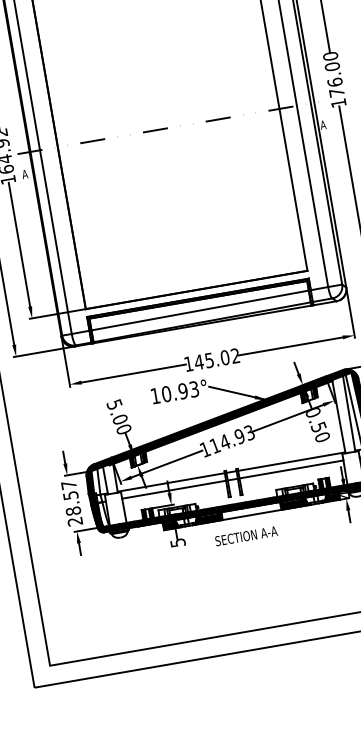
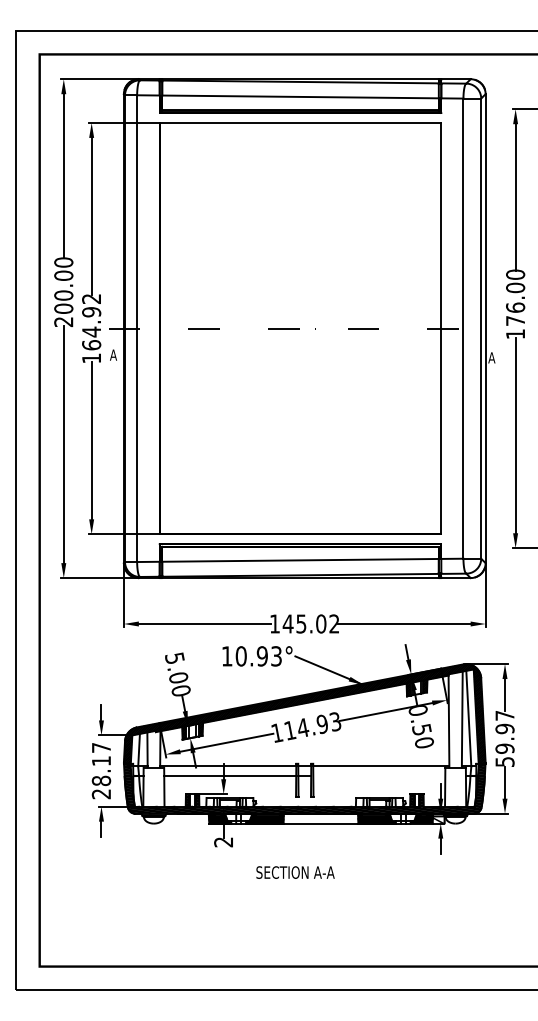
line: (291, 469) -> (379, 775), removed
text: (70, 495) -> (101, 761), 28.57 -> 28.17
text: (246, 536) -> (295, 872), moved
text: (177, 543) -> (223, 842), 5 -> 2

